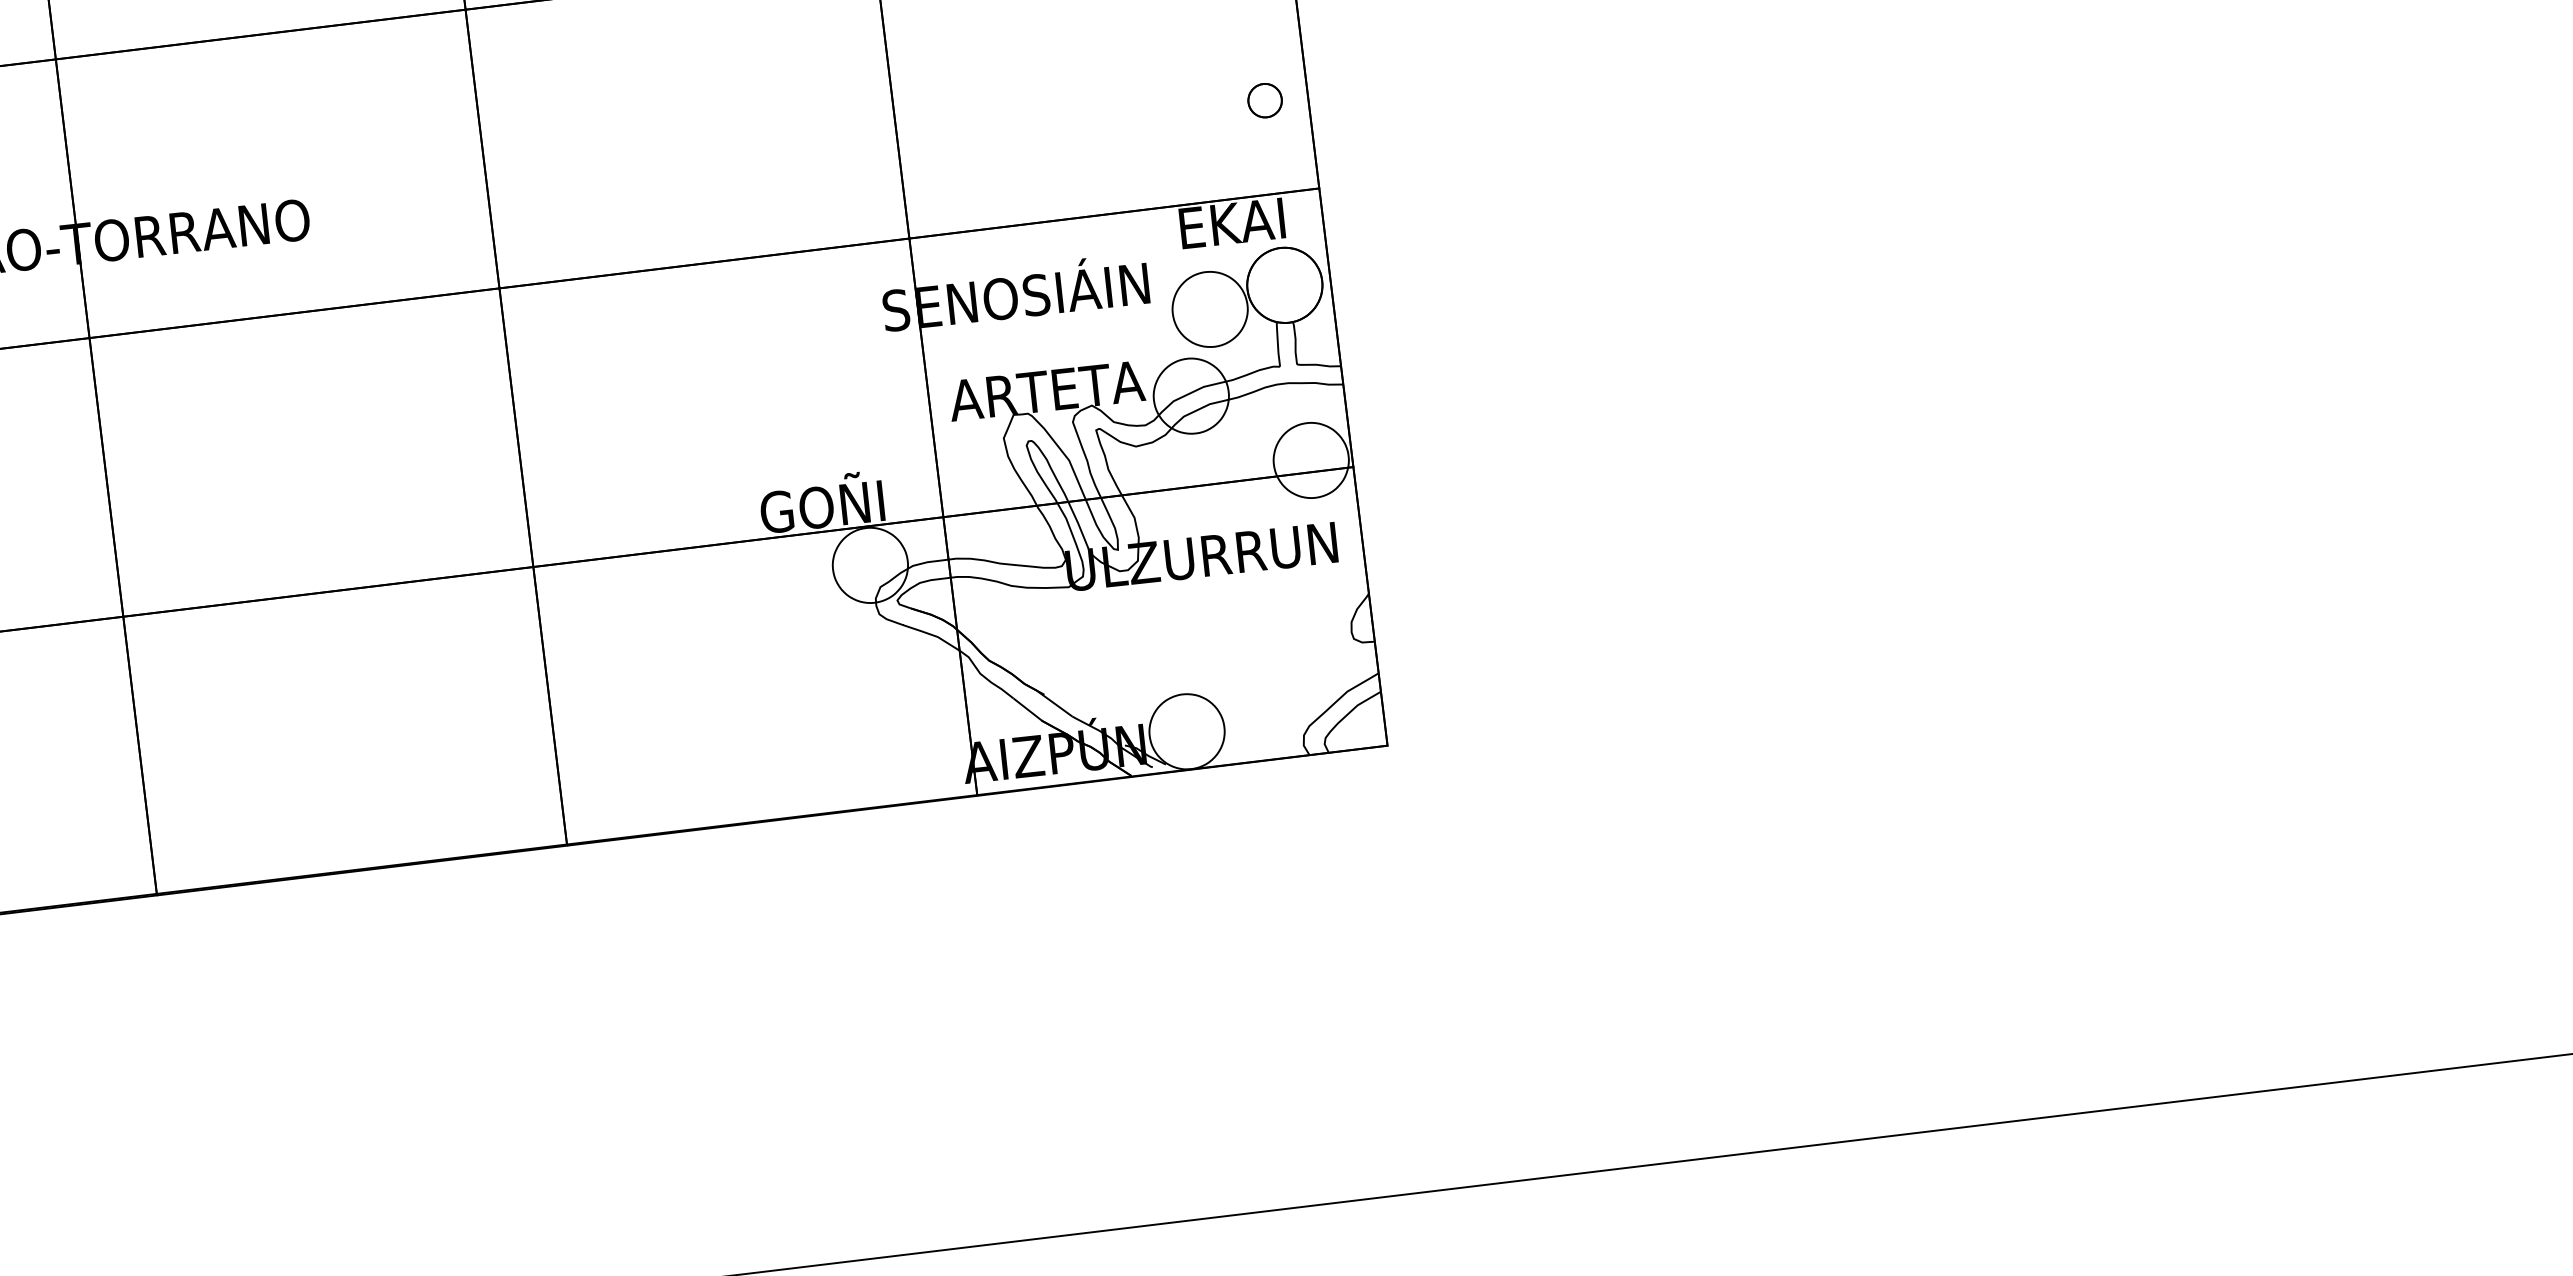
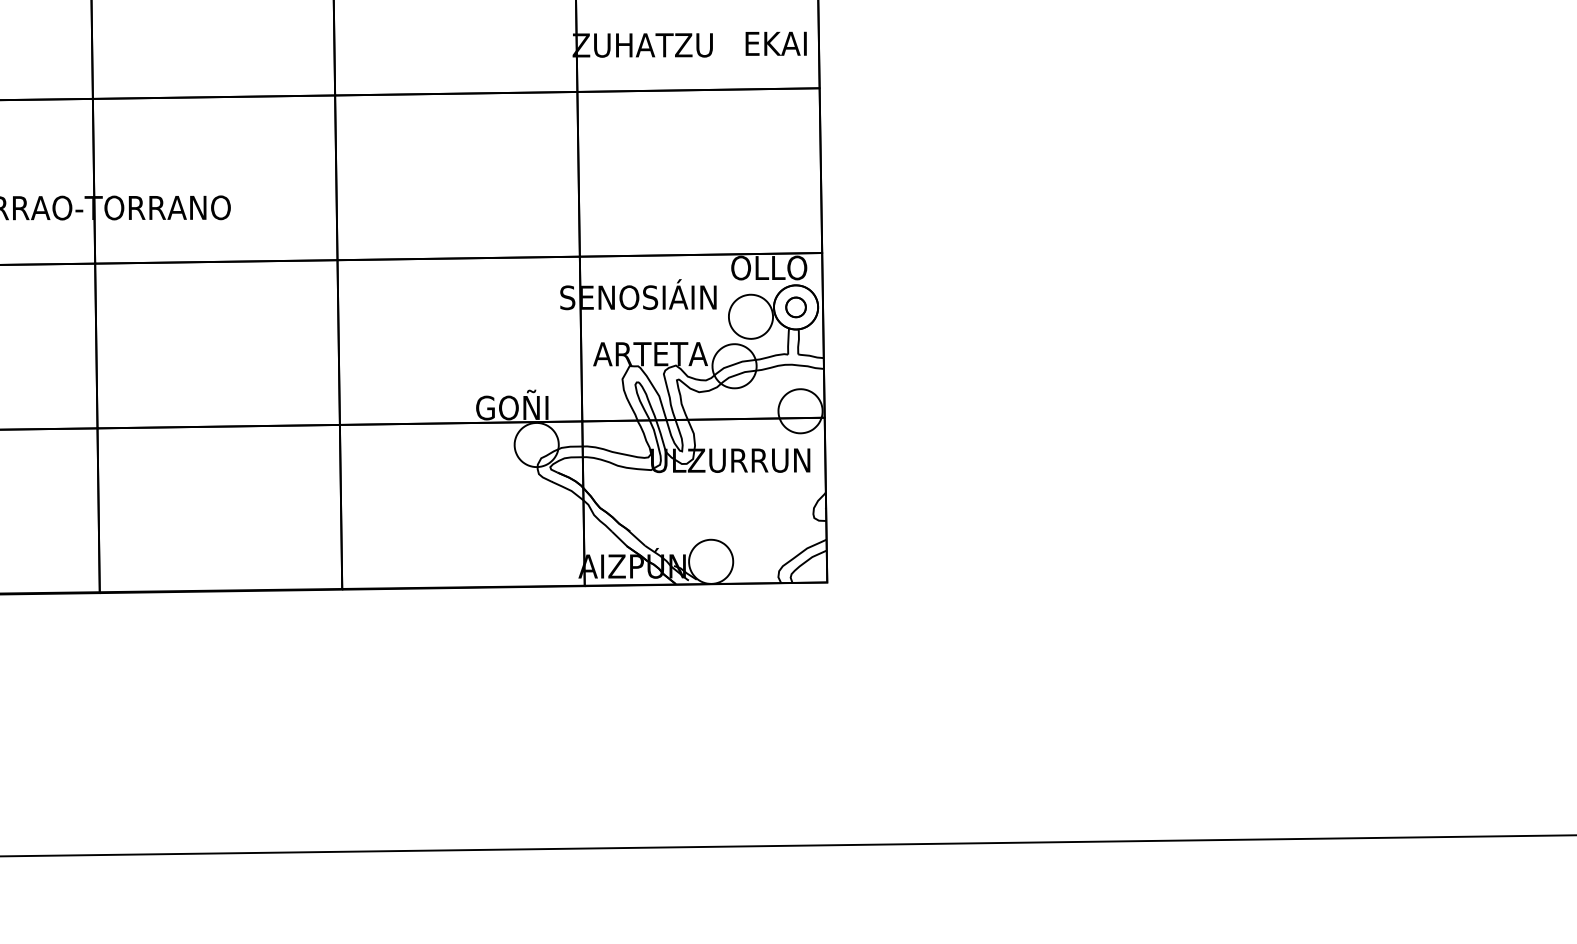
part: (1264, 100) -> (795, 307), moved
text: (1232, 222) -> (769, 267), EKAI -> OLLO

